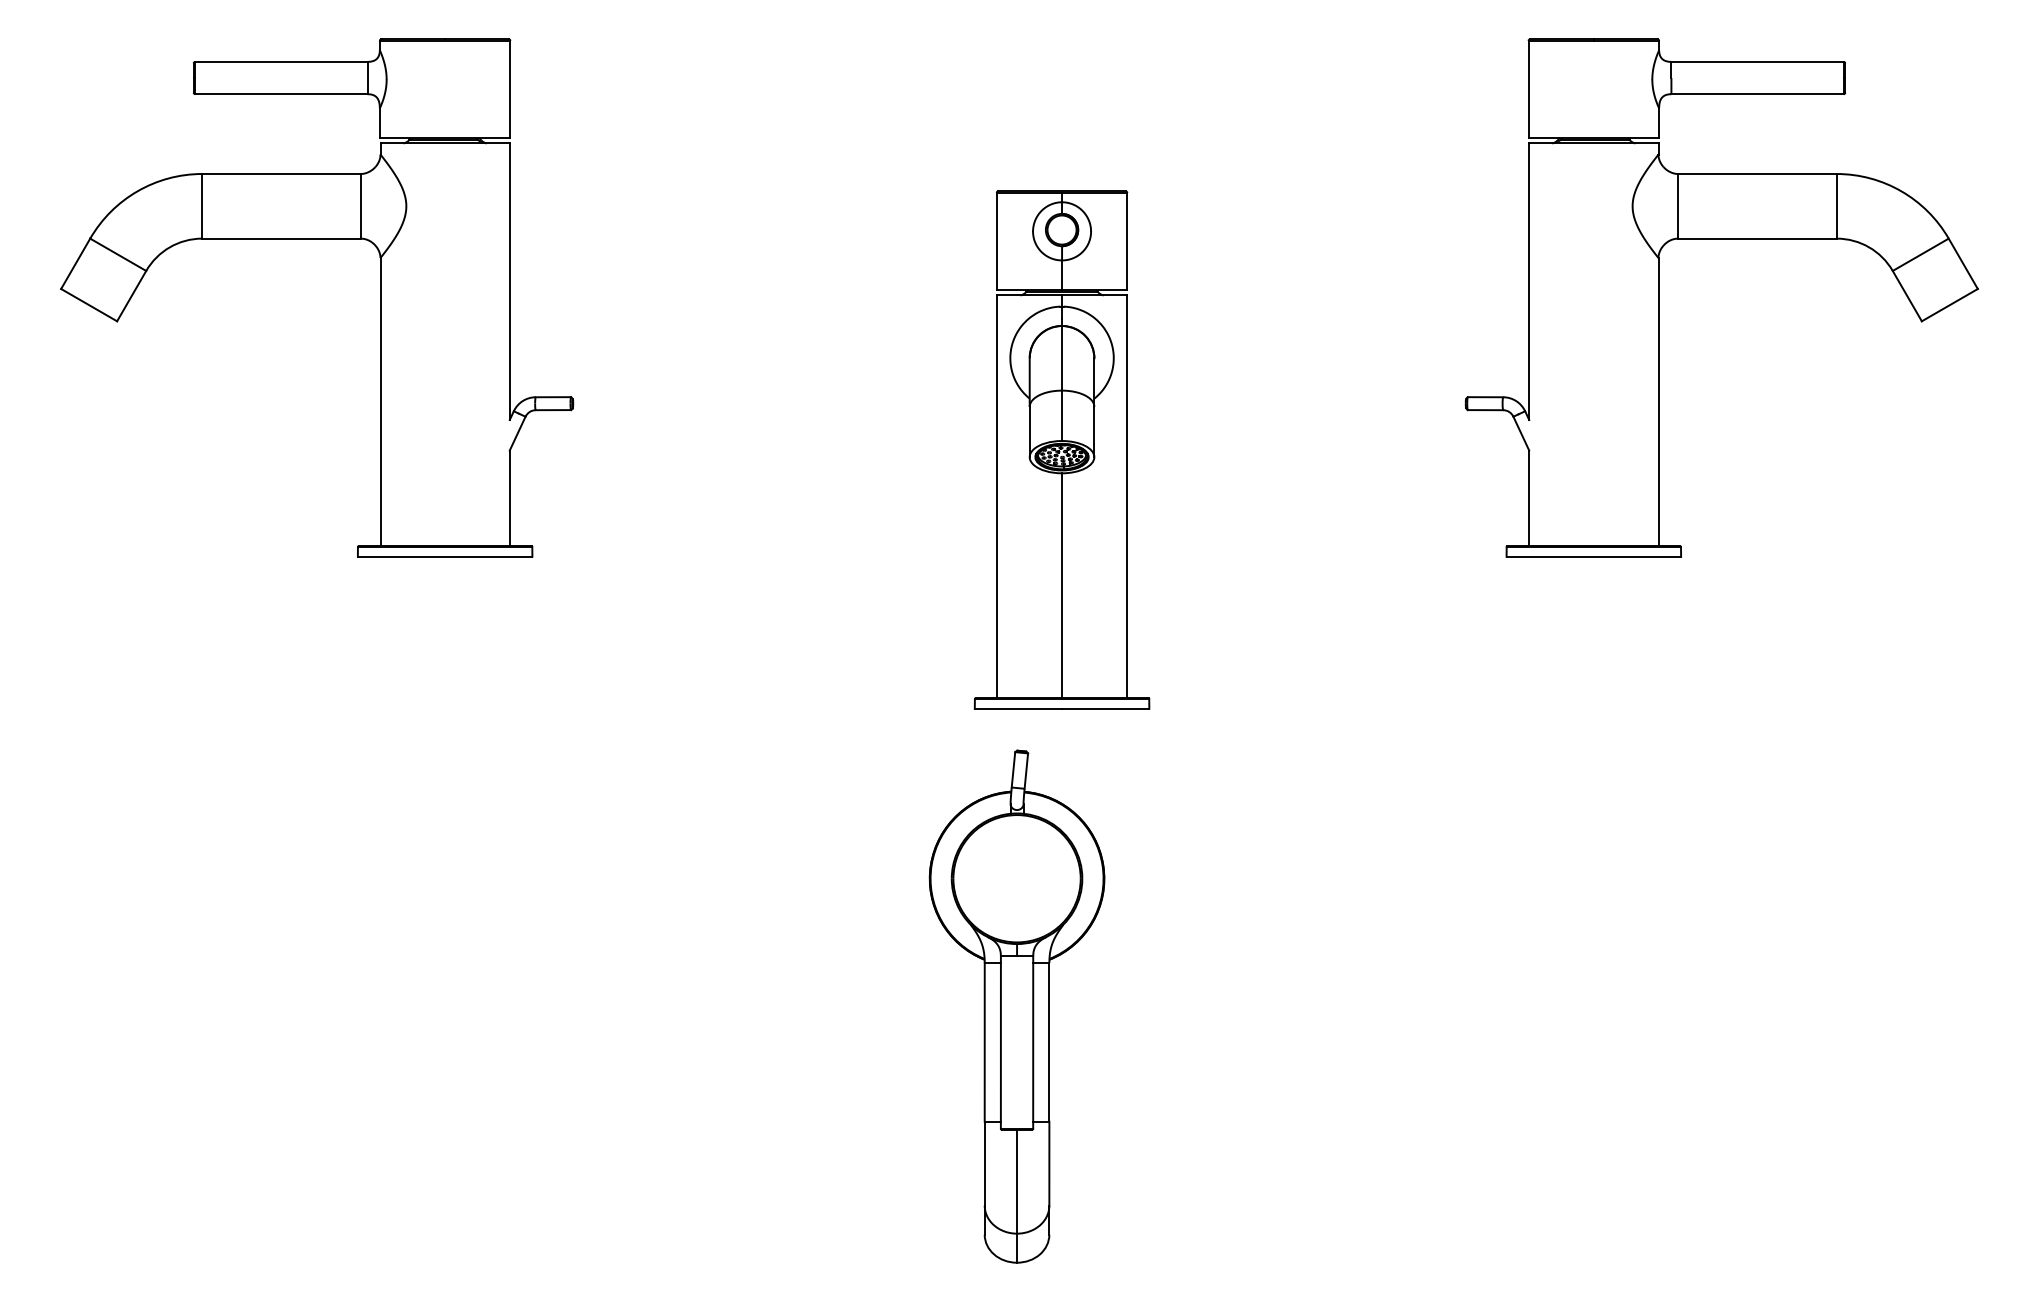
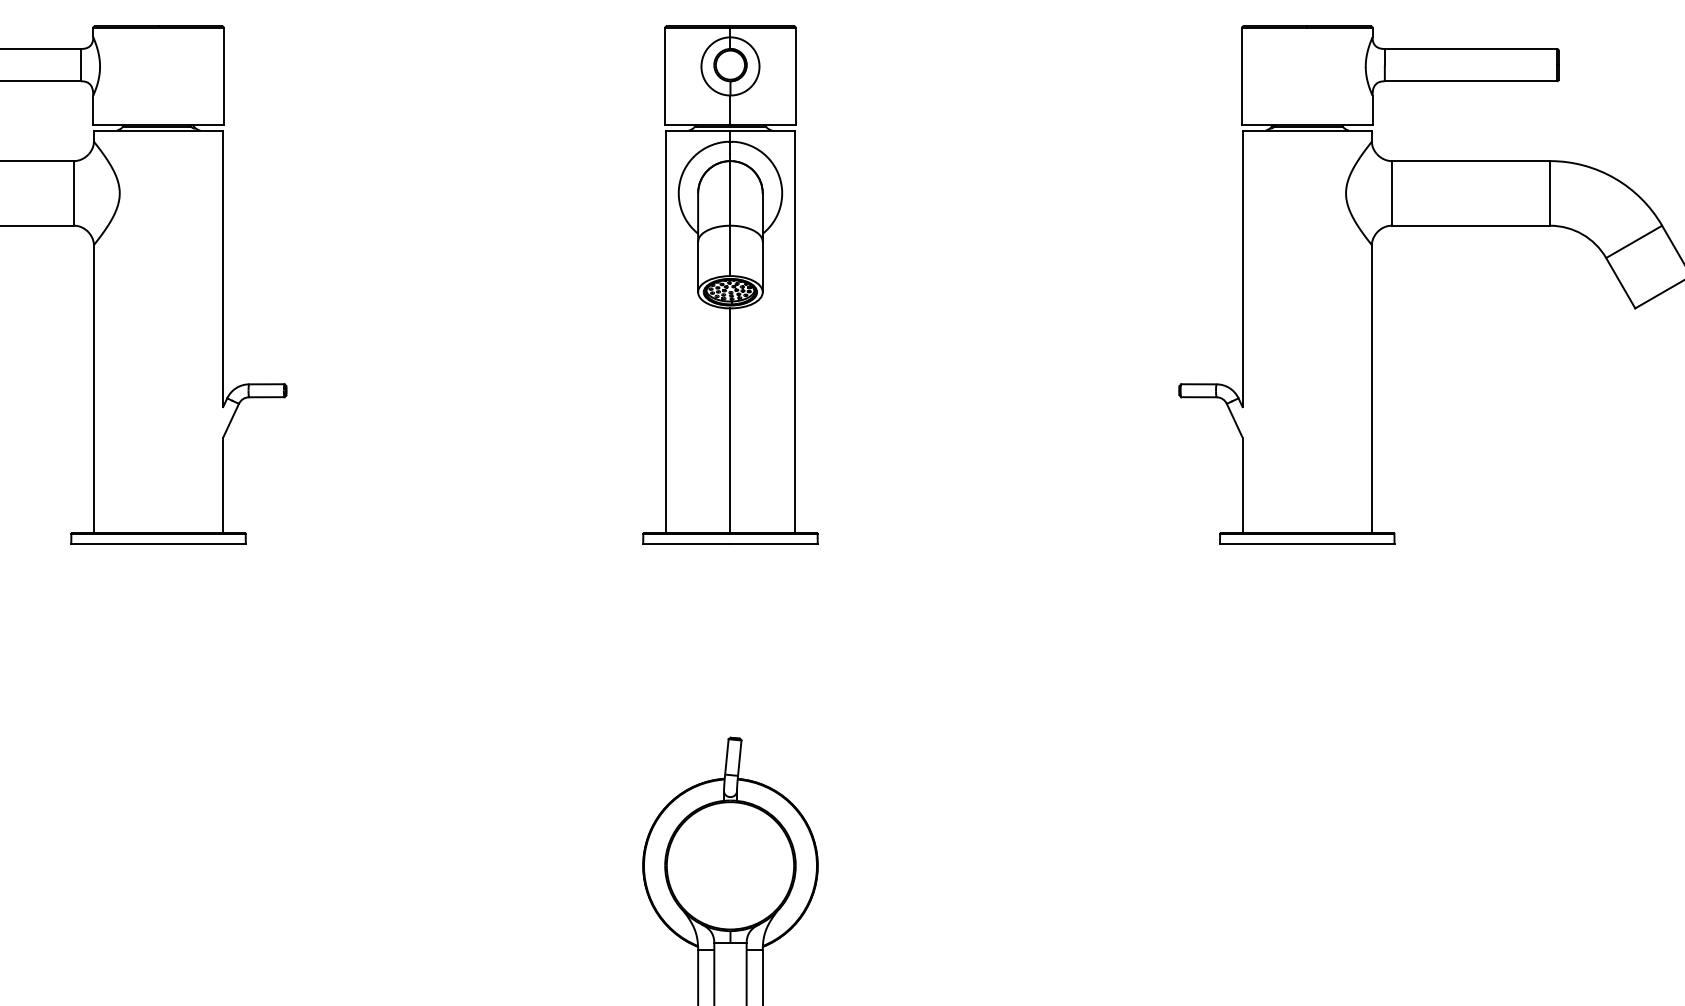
part: (1061, 449) -> (729, 284), moved

